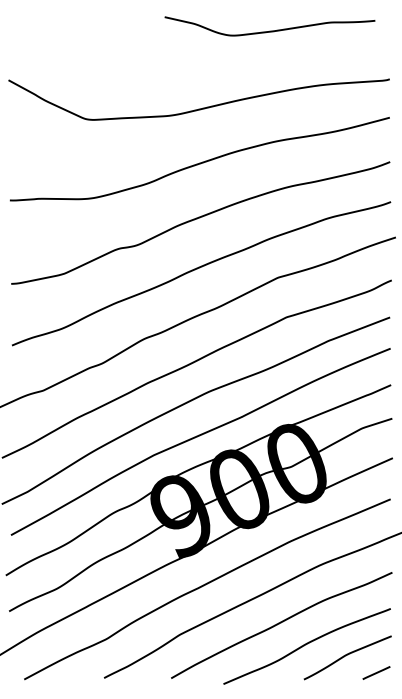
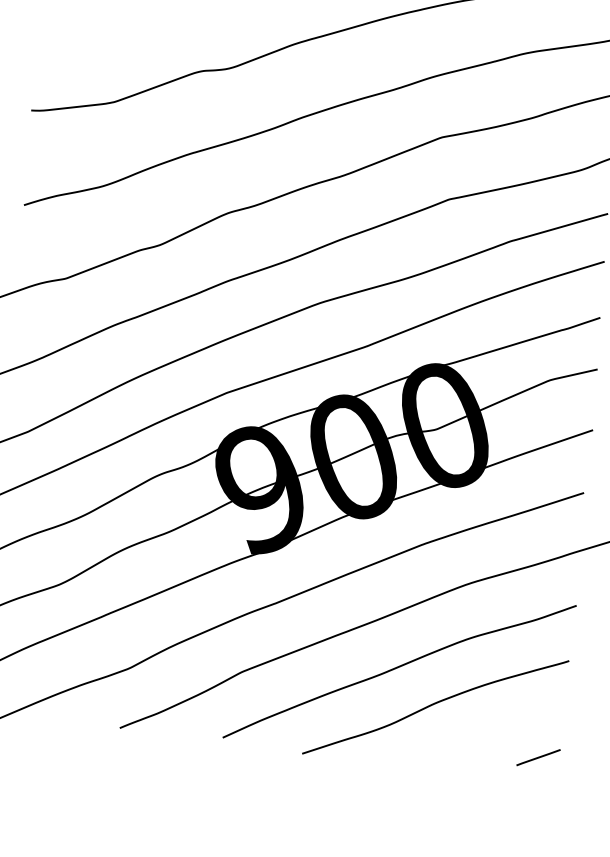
curve: (346, 656) -> (494, 728), removed

